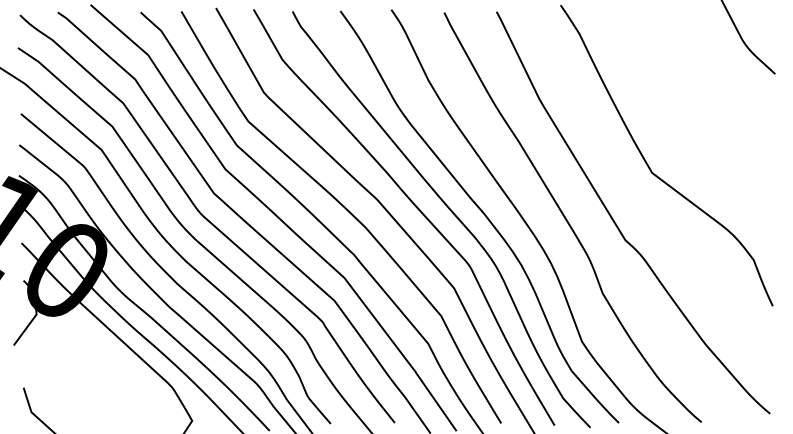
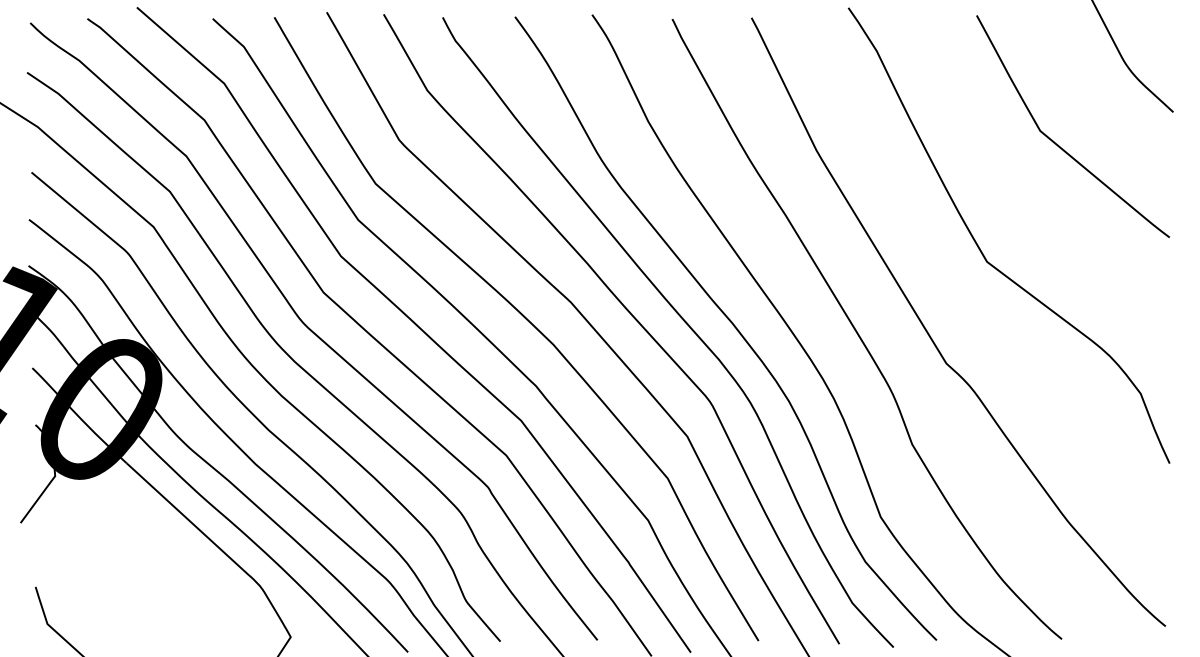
curve: (697, 93) -> (1055, 141), added

